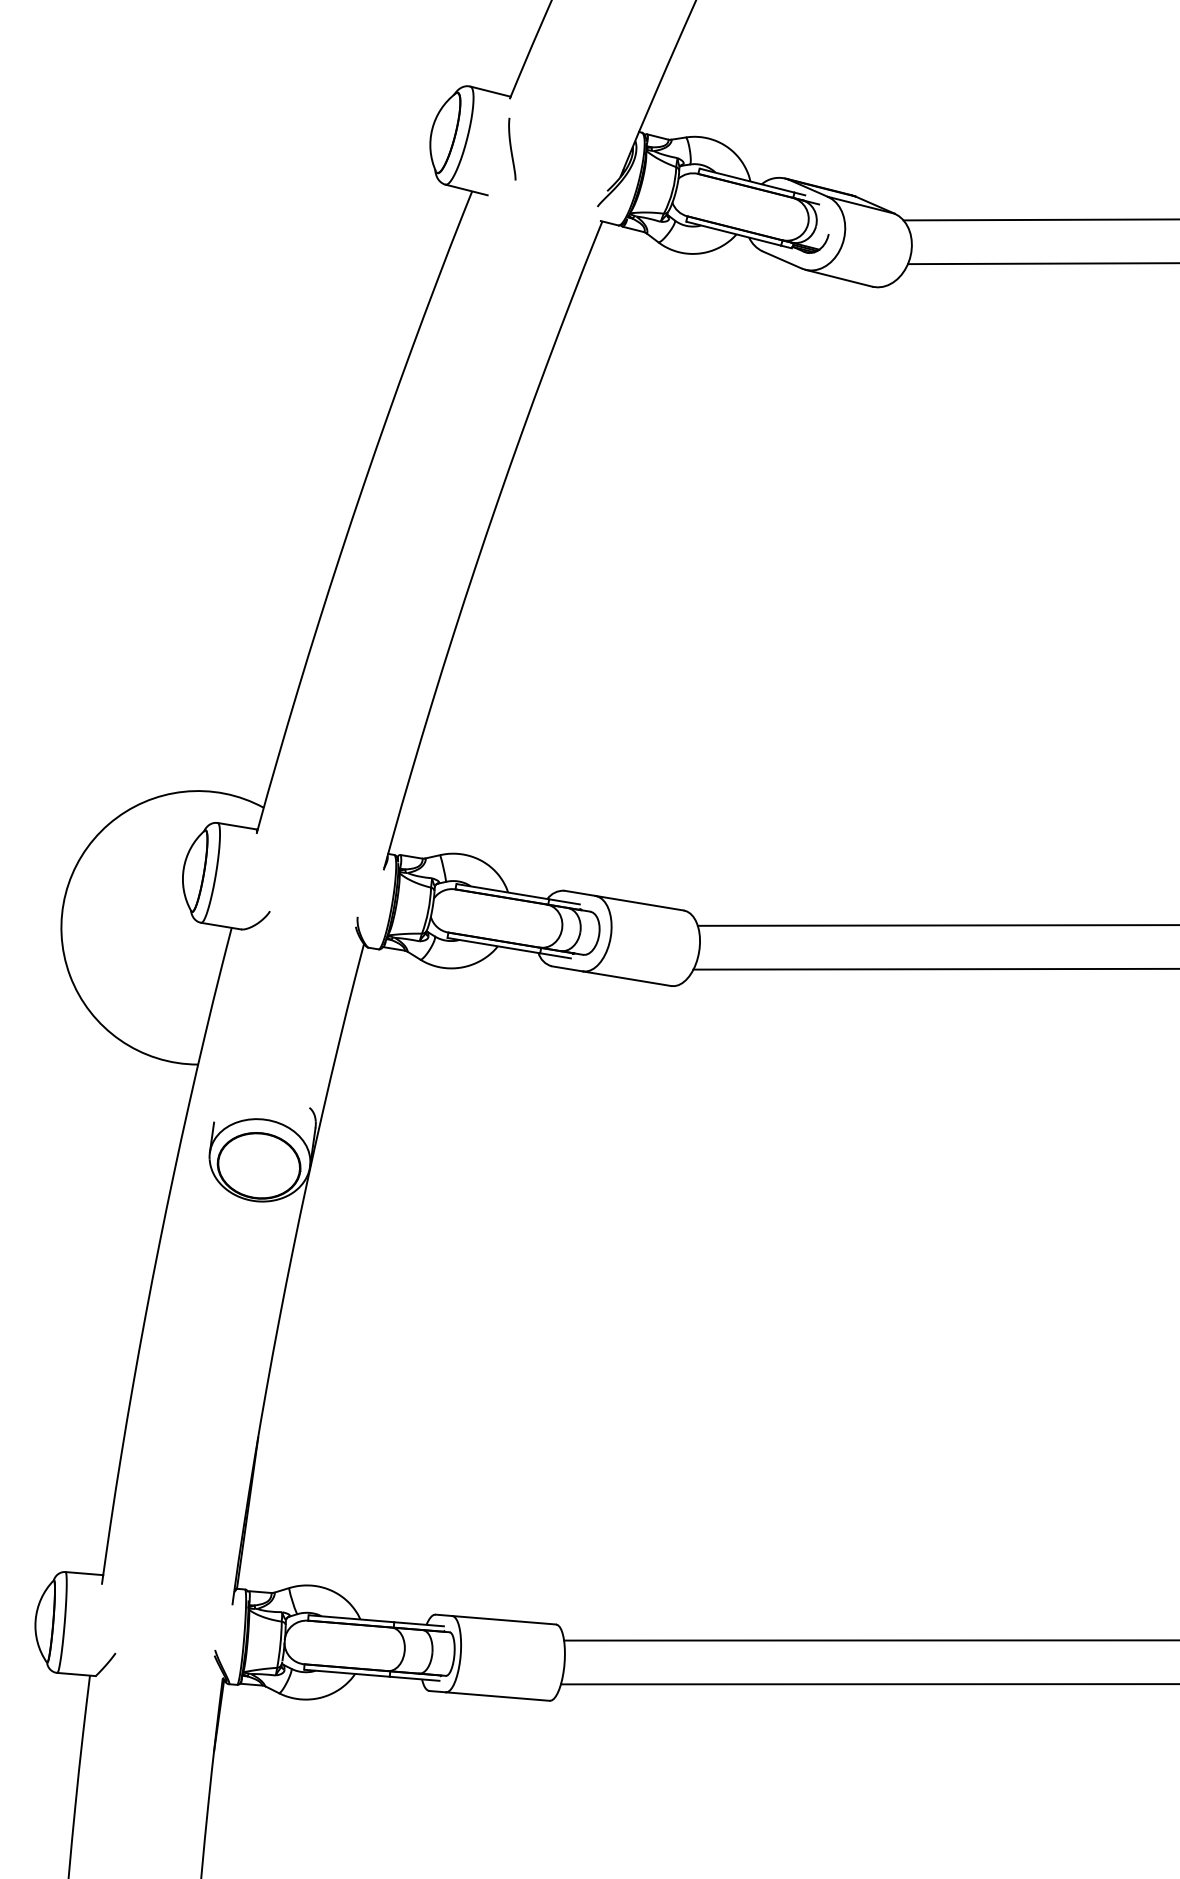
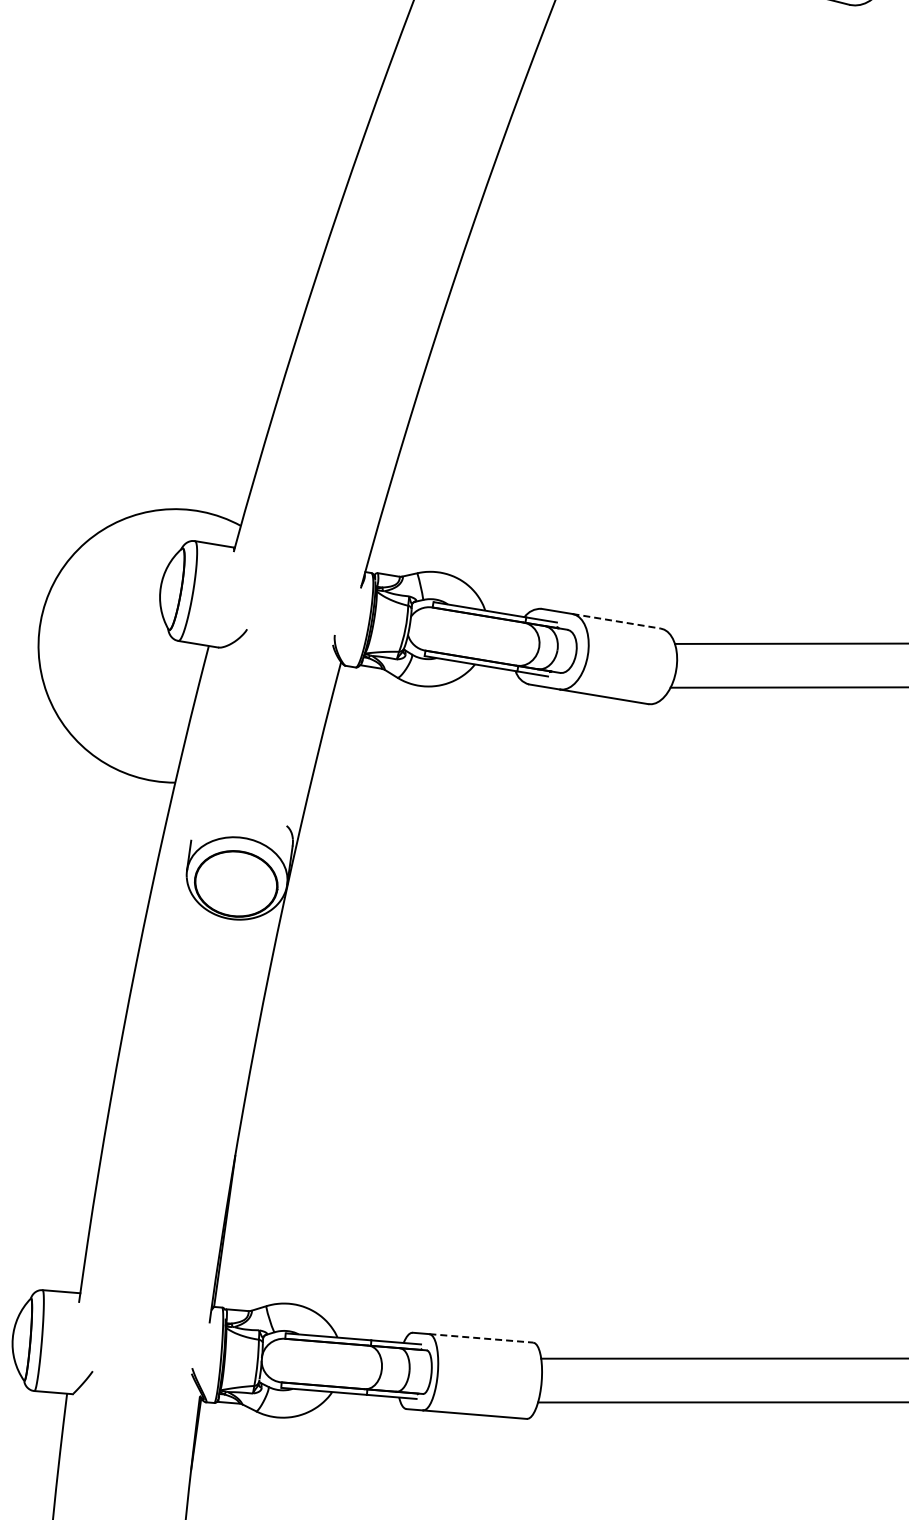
line: (639, 903) -> (616, 621), solid -> dashed
line: (504, 1620) -> (481, 1338), solid -> dashed

